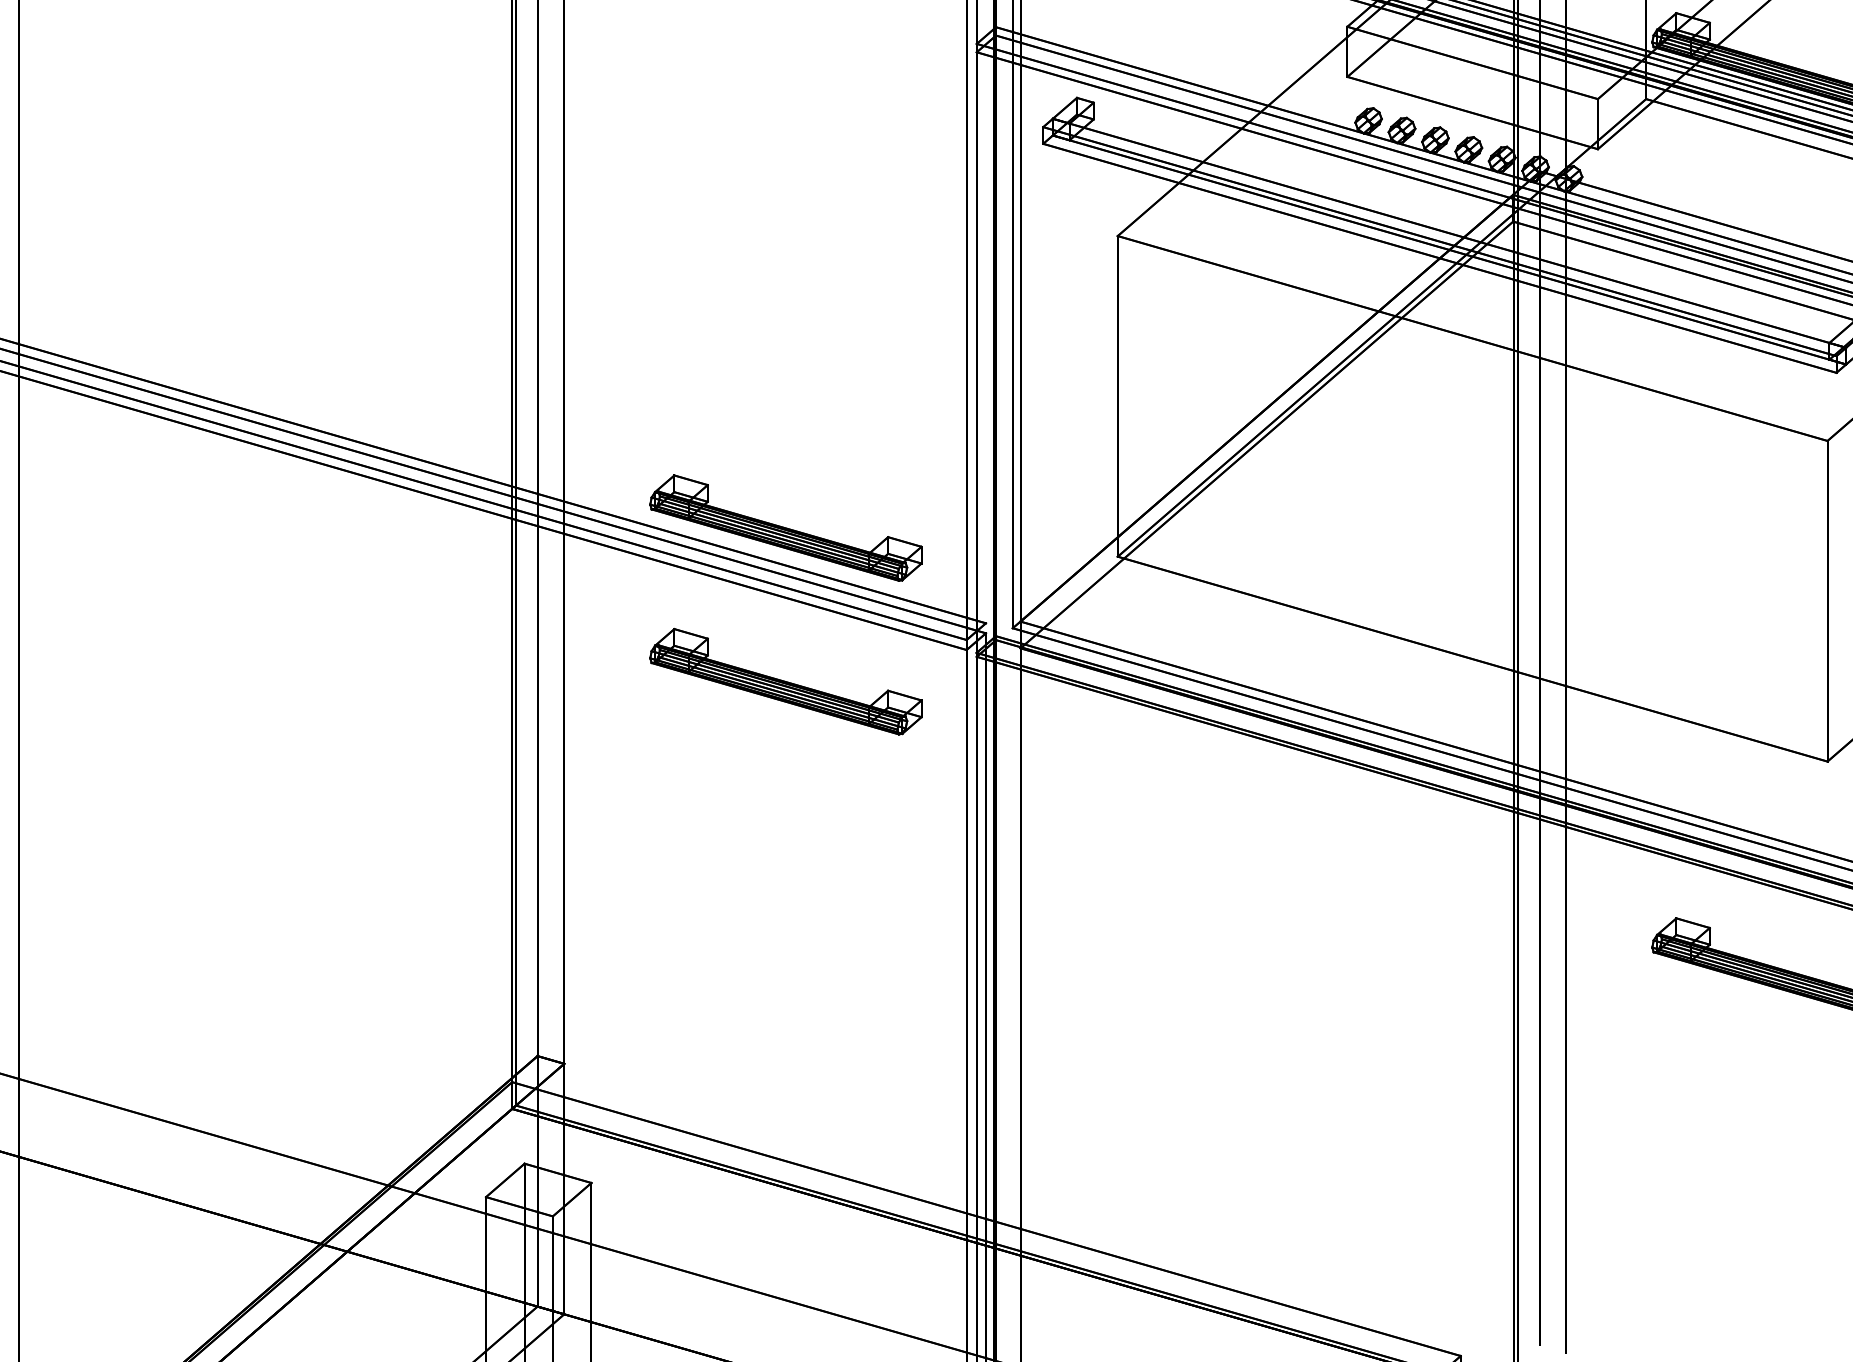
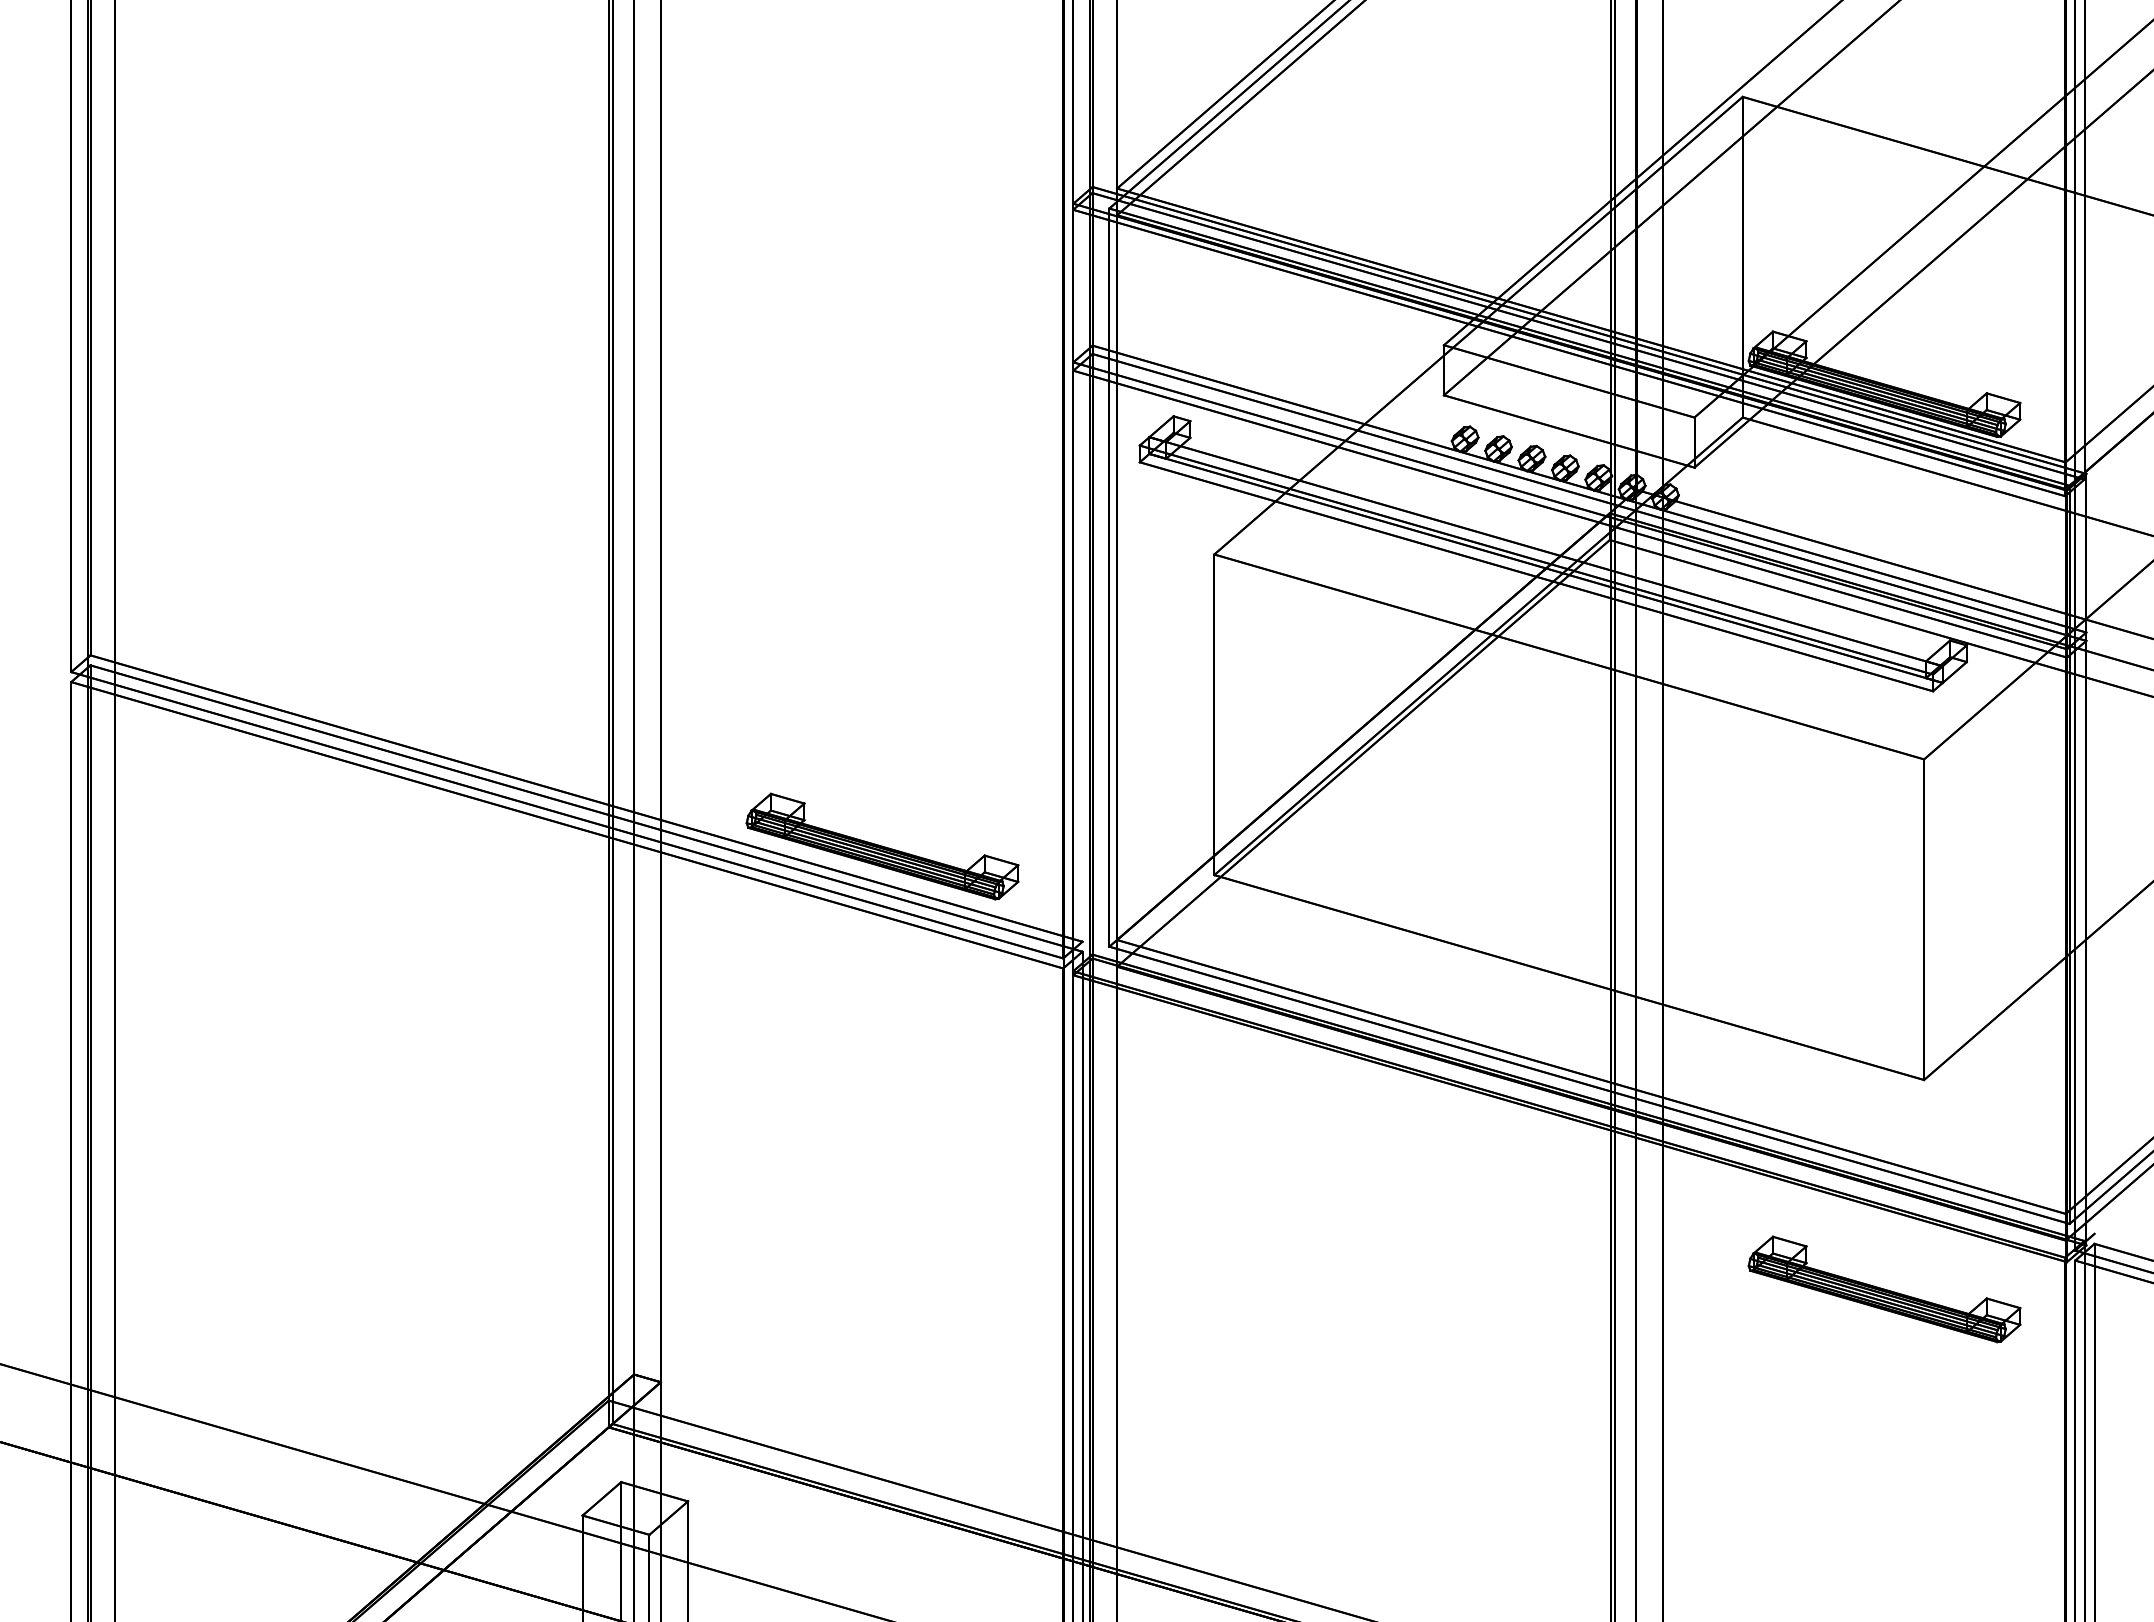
part: (785, 681) -> (882, 999), removed

